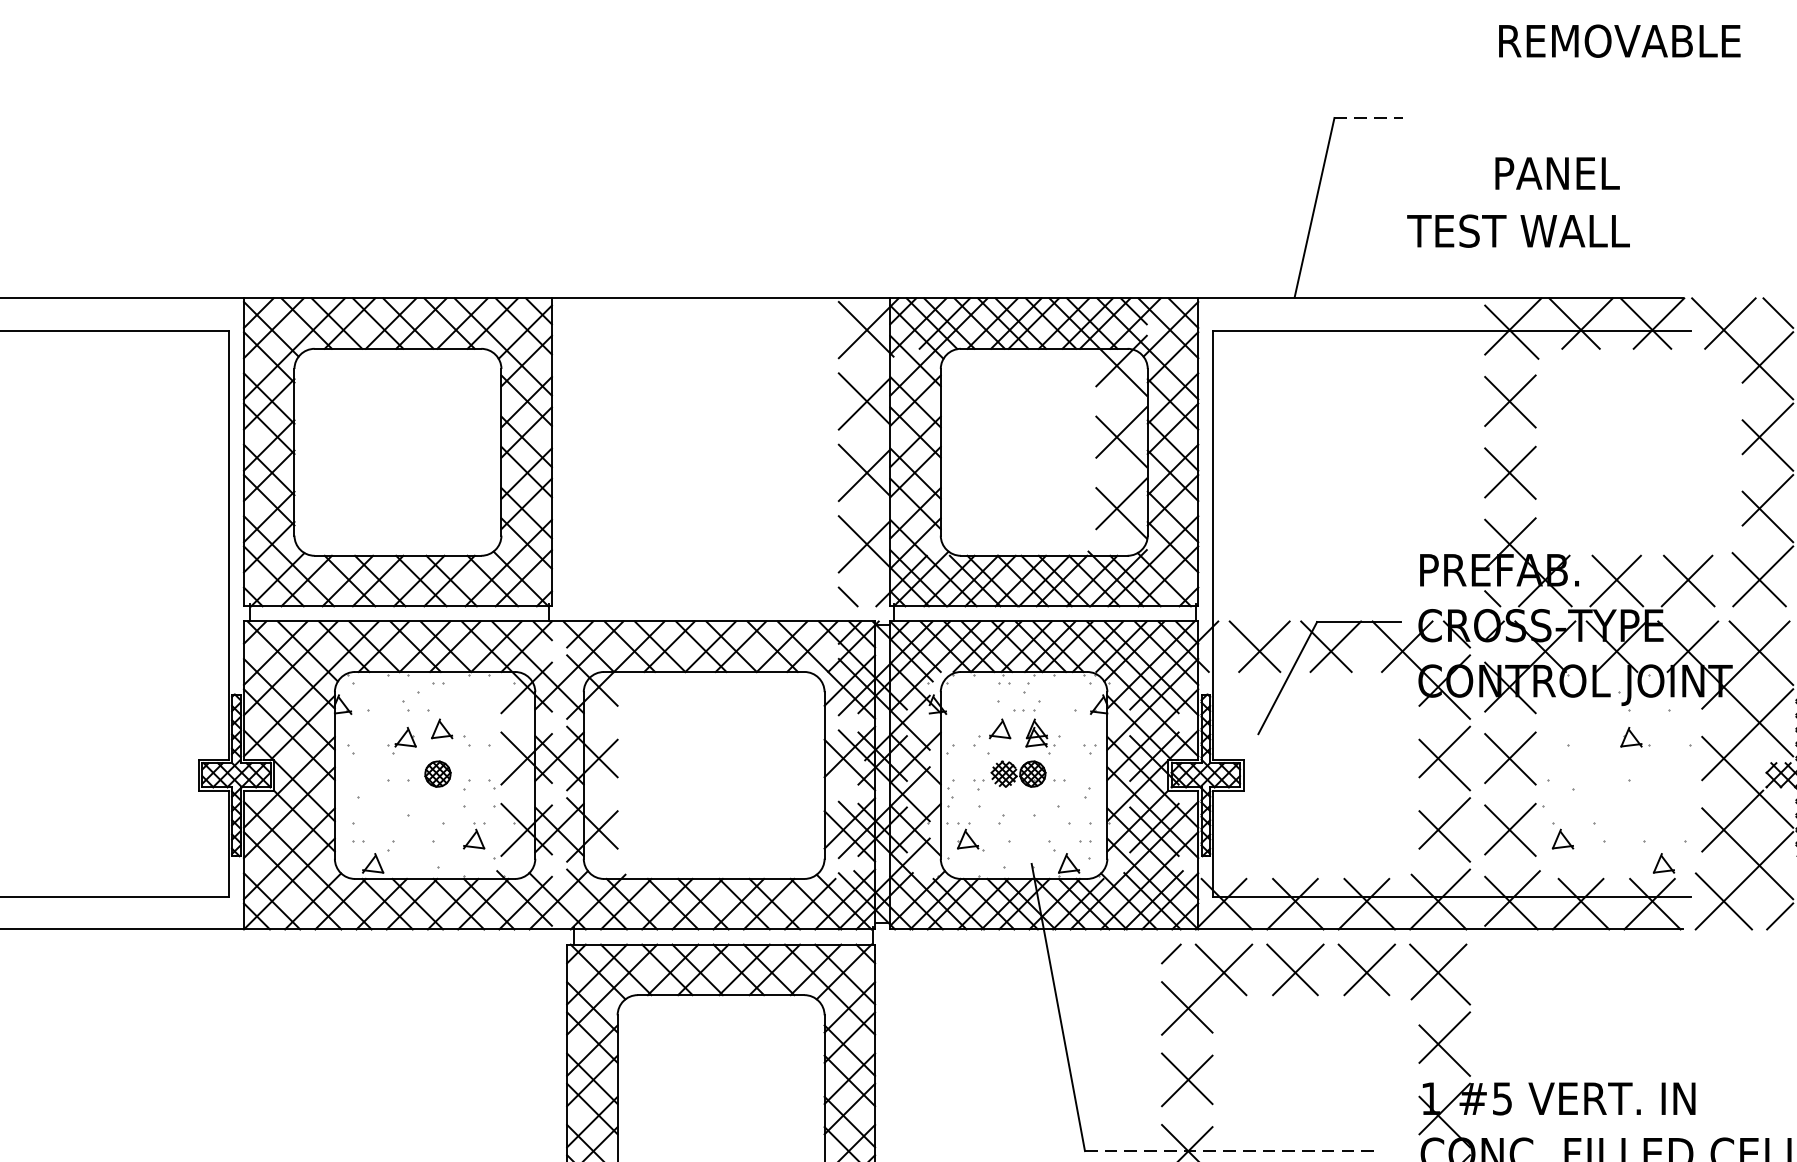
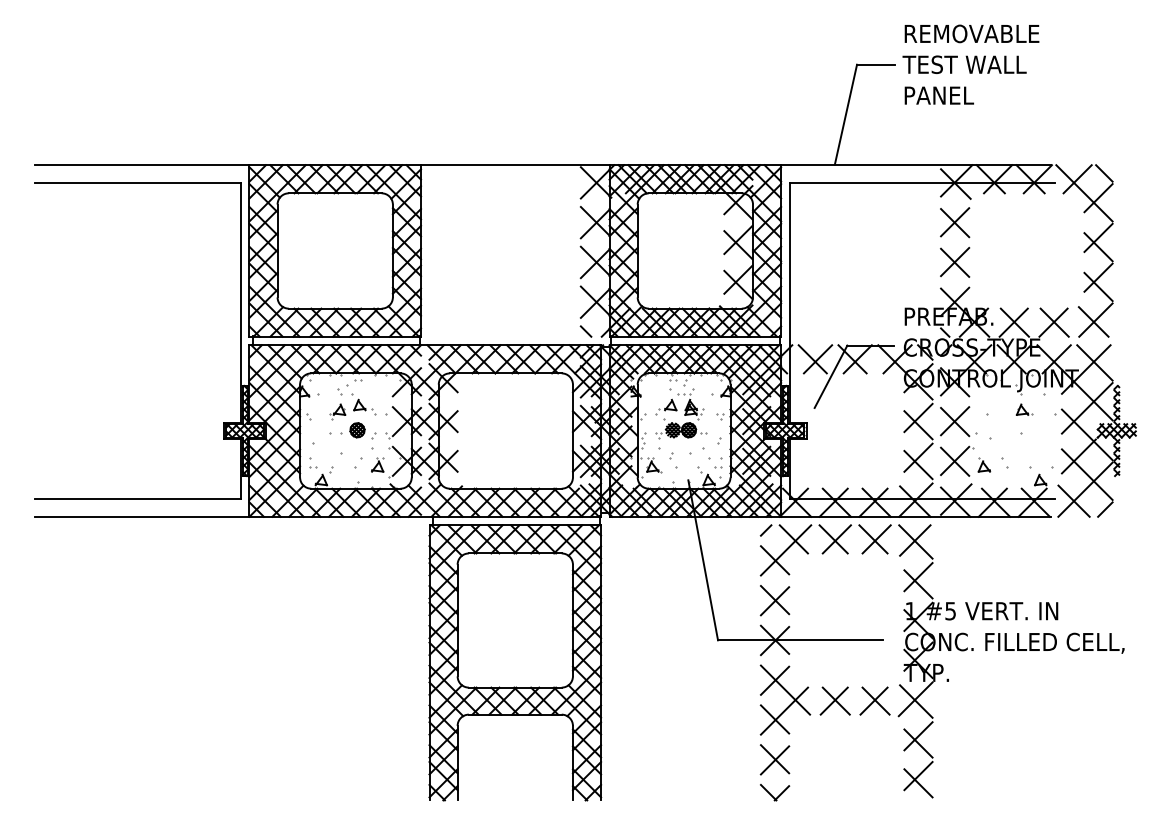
text: (1618, 40) -> (971, 33), moved
line: (1369, 117) -> (876, 64), dashed -> solid
text: (1556, 173) -> (938, 95), moved
text: (1518, 230) -> (964, 64), moved
line: (1232, 1151) -> (800, 640), dashed -> solid

